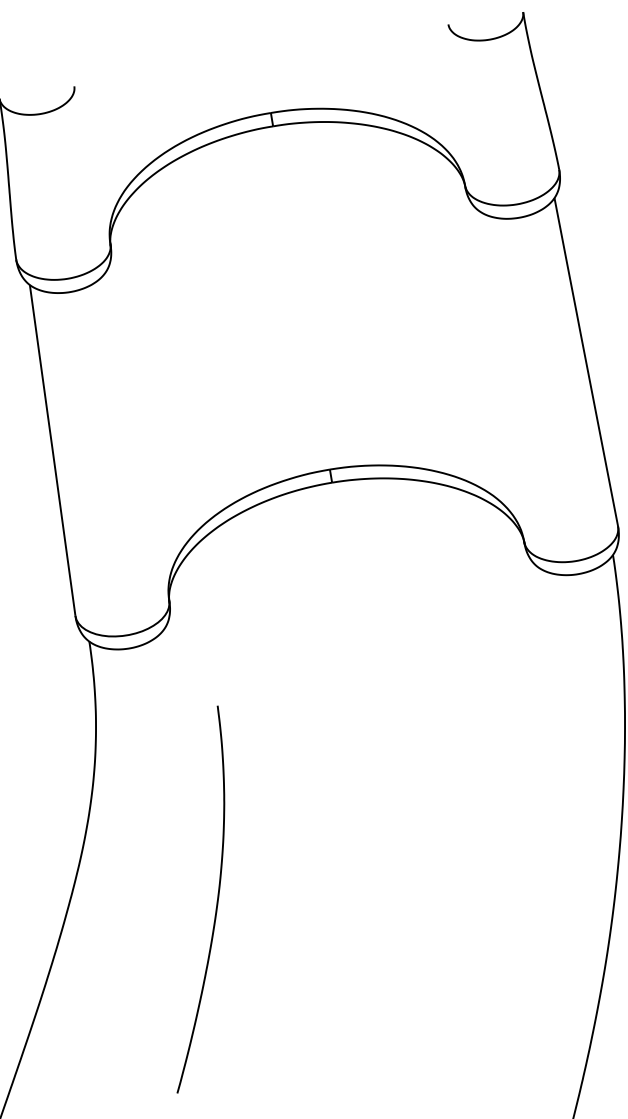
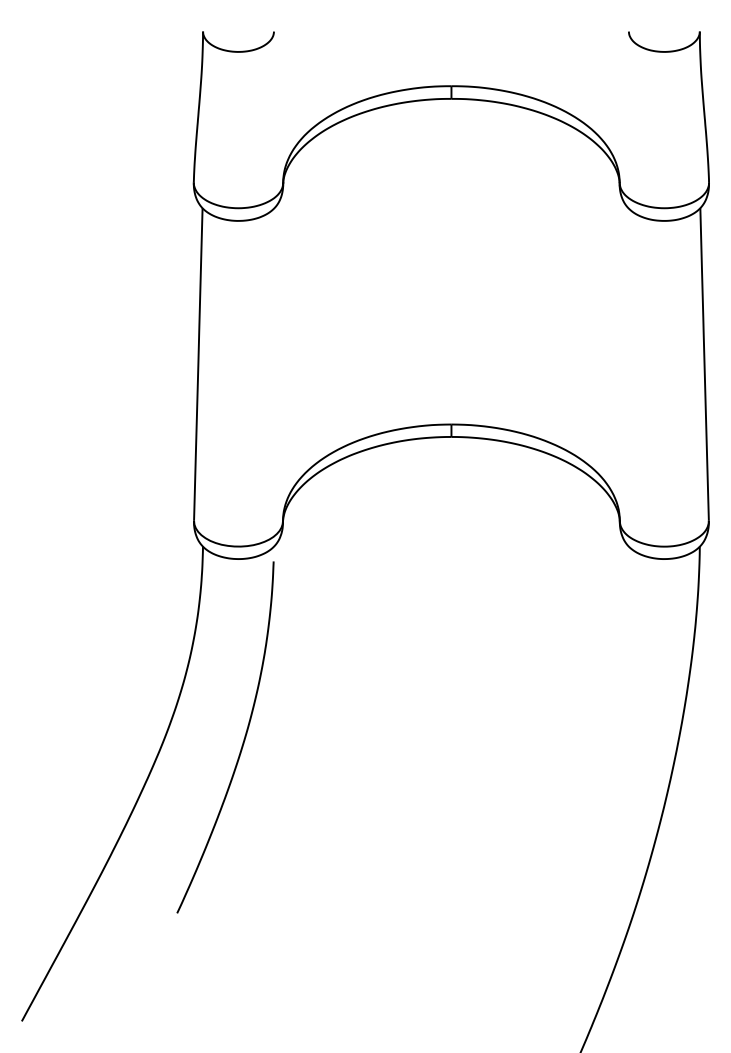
curve: (216, 901) -> (242, 742), moved

